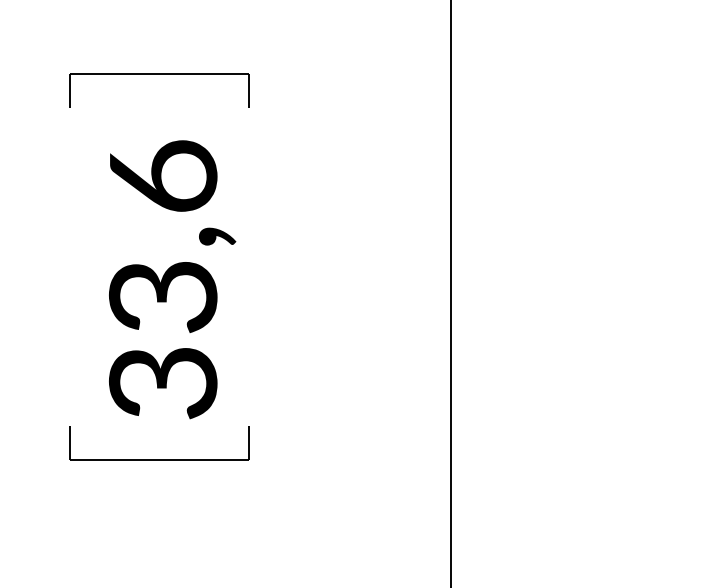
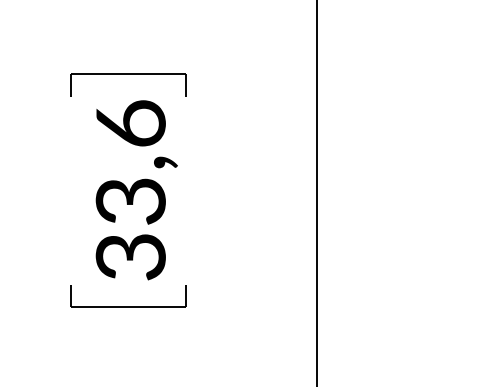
part: (159, 74) -> (128, 74), moved

